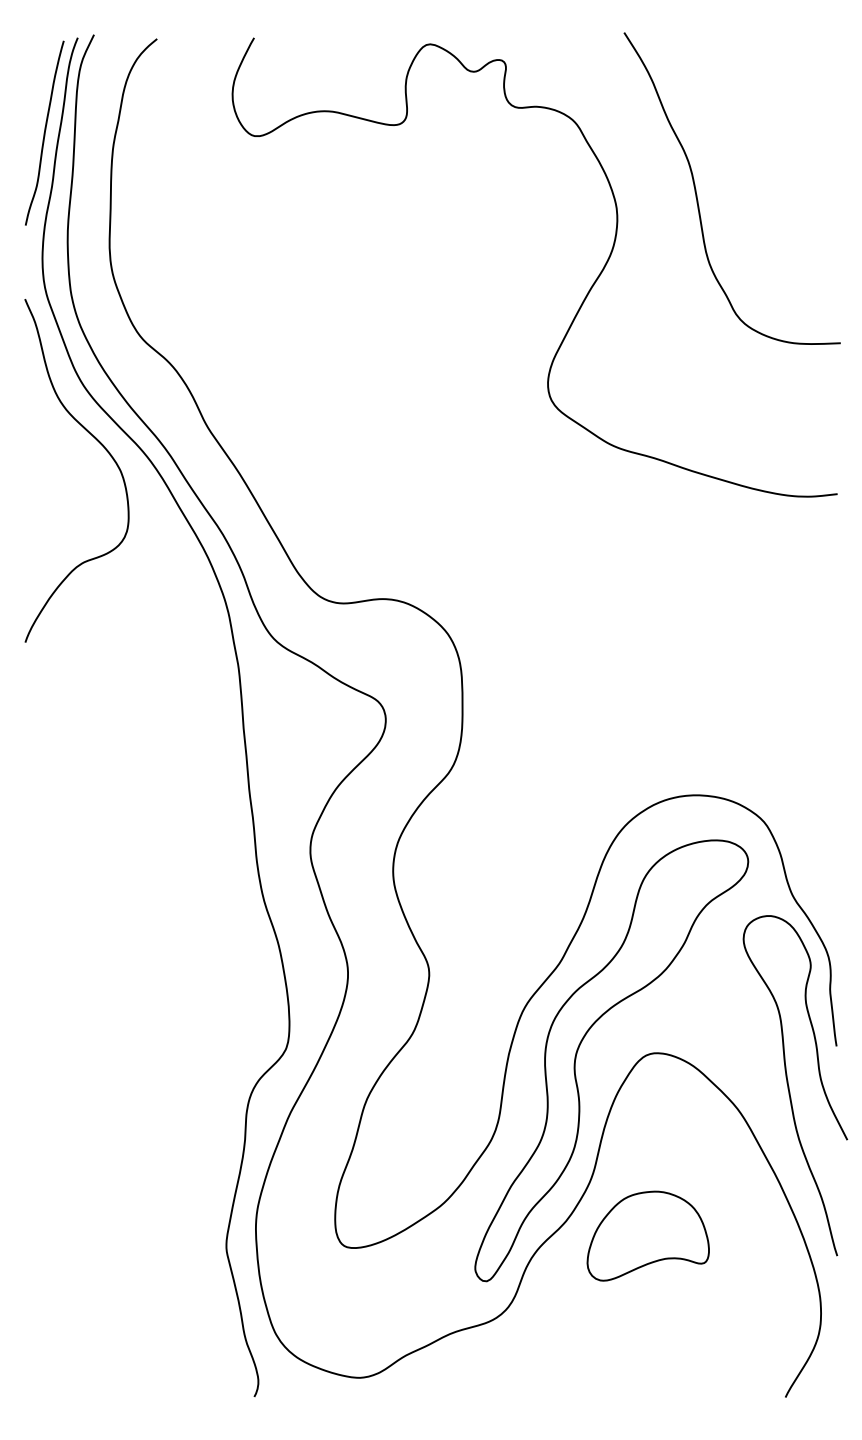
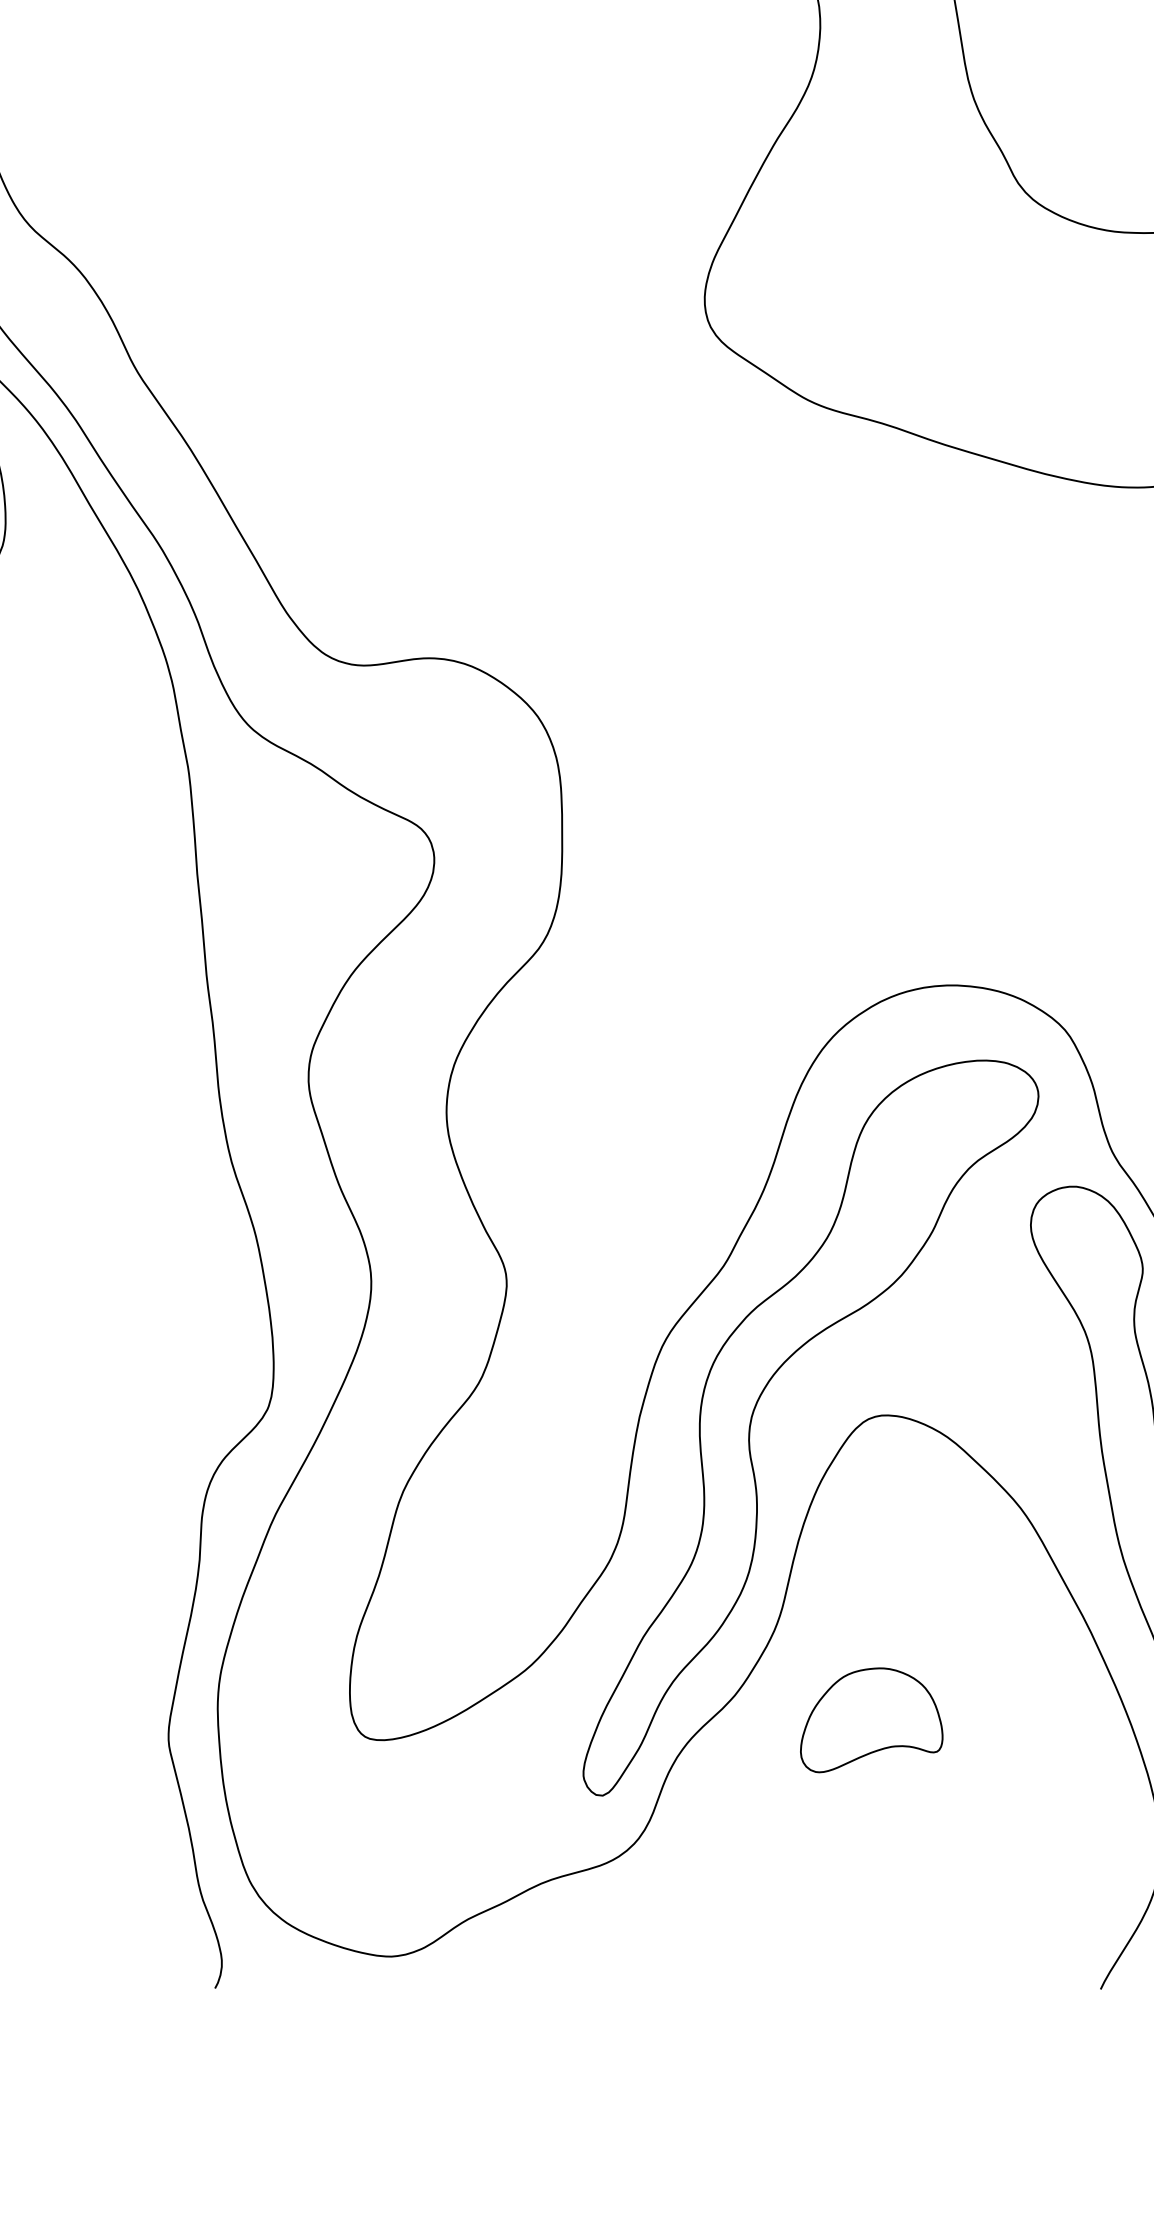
part: (647, 1235) -> (870, 1719), size x0.7

